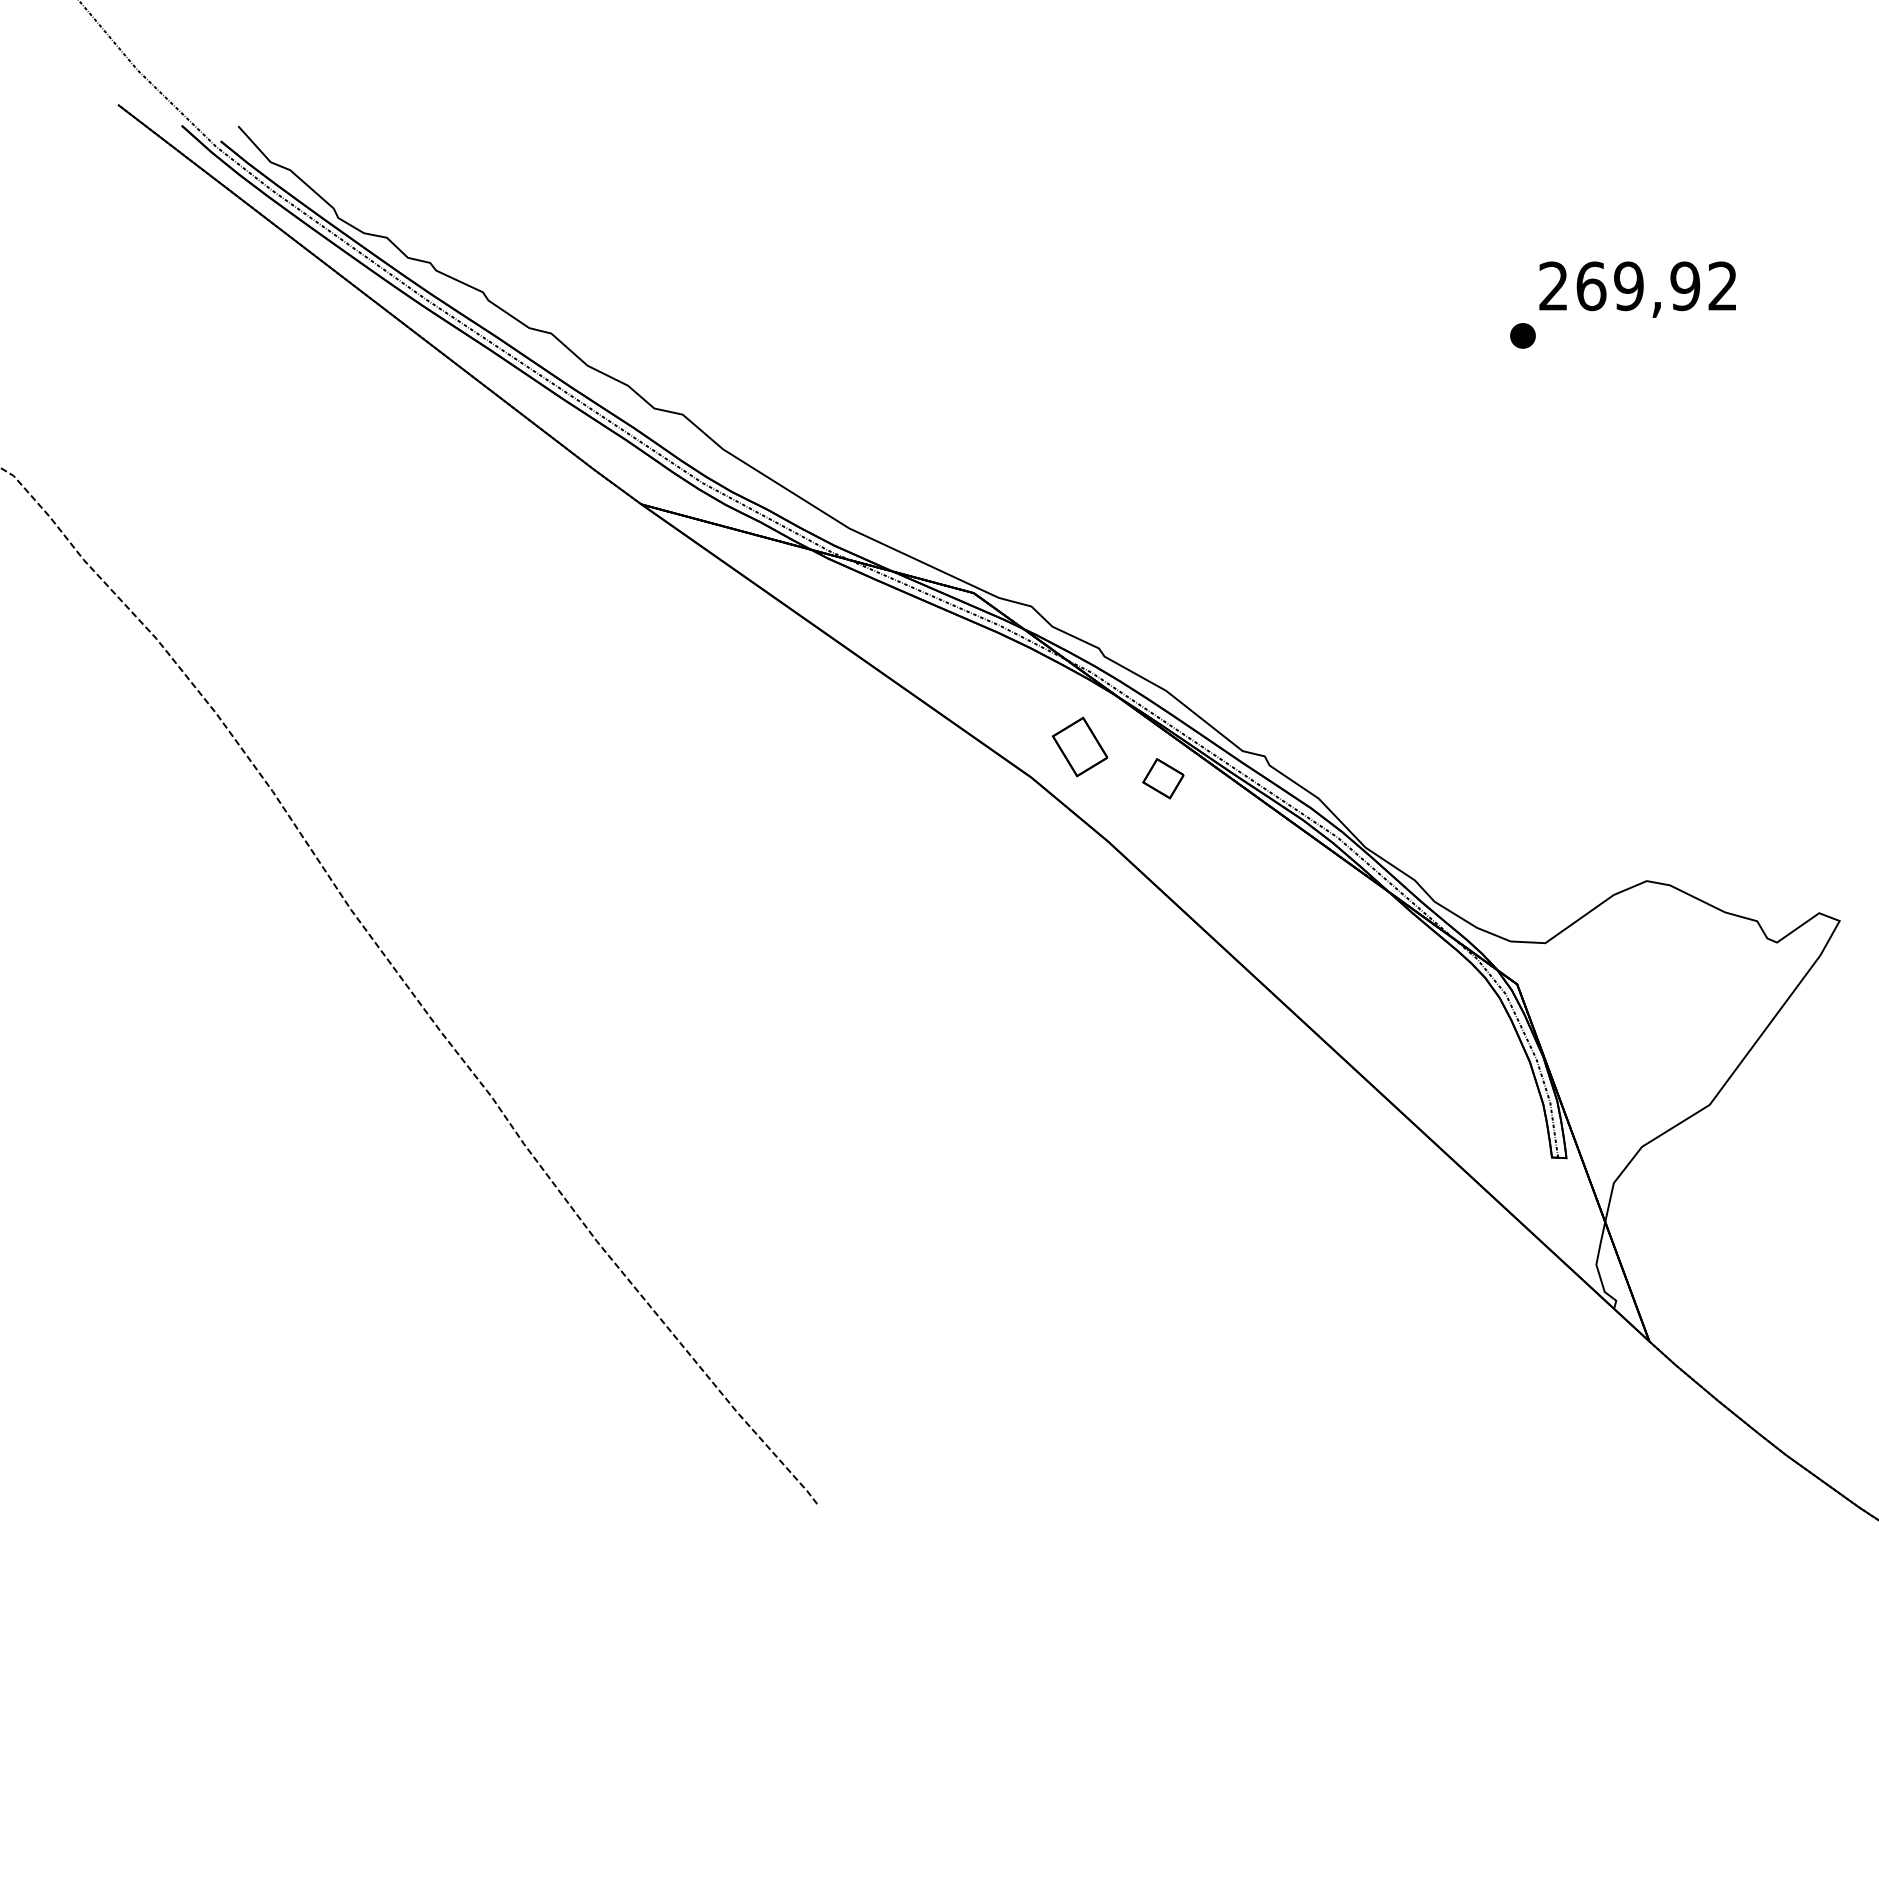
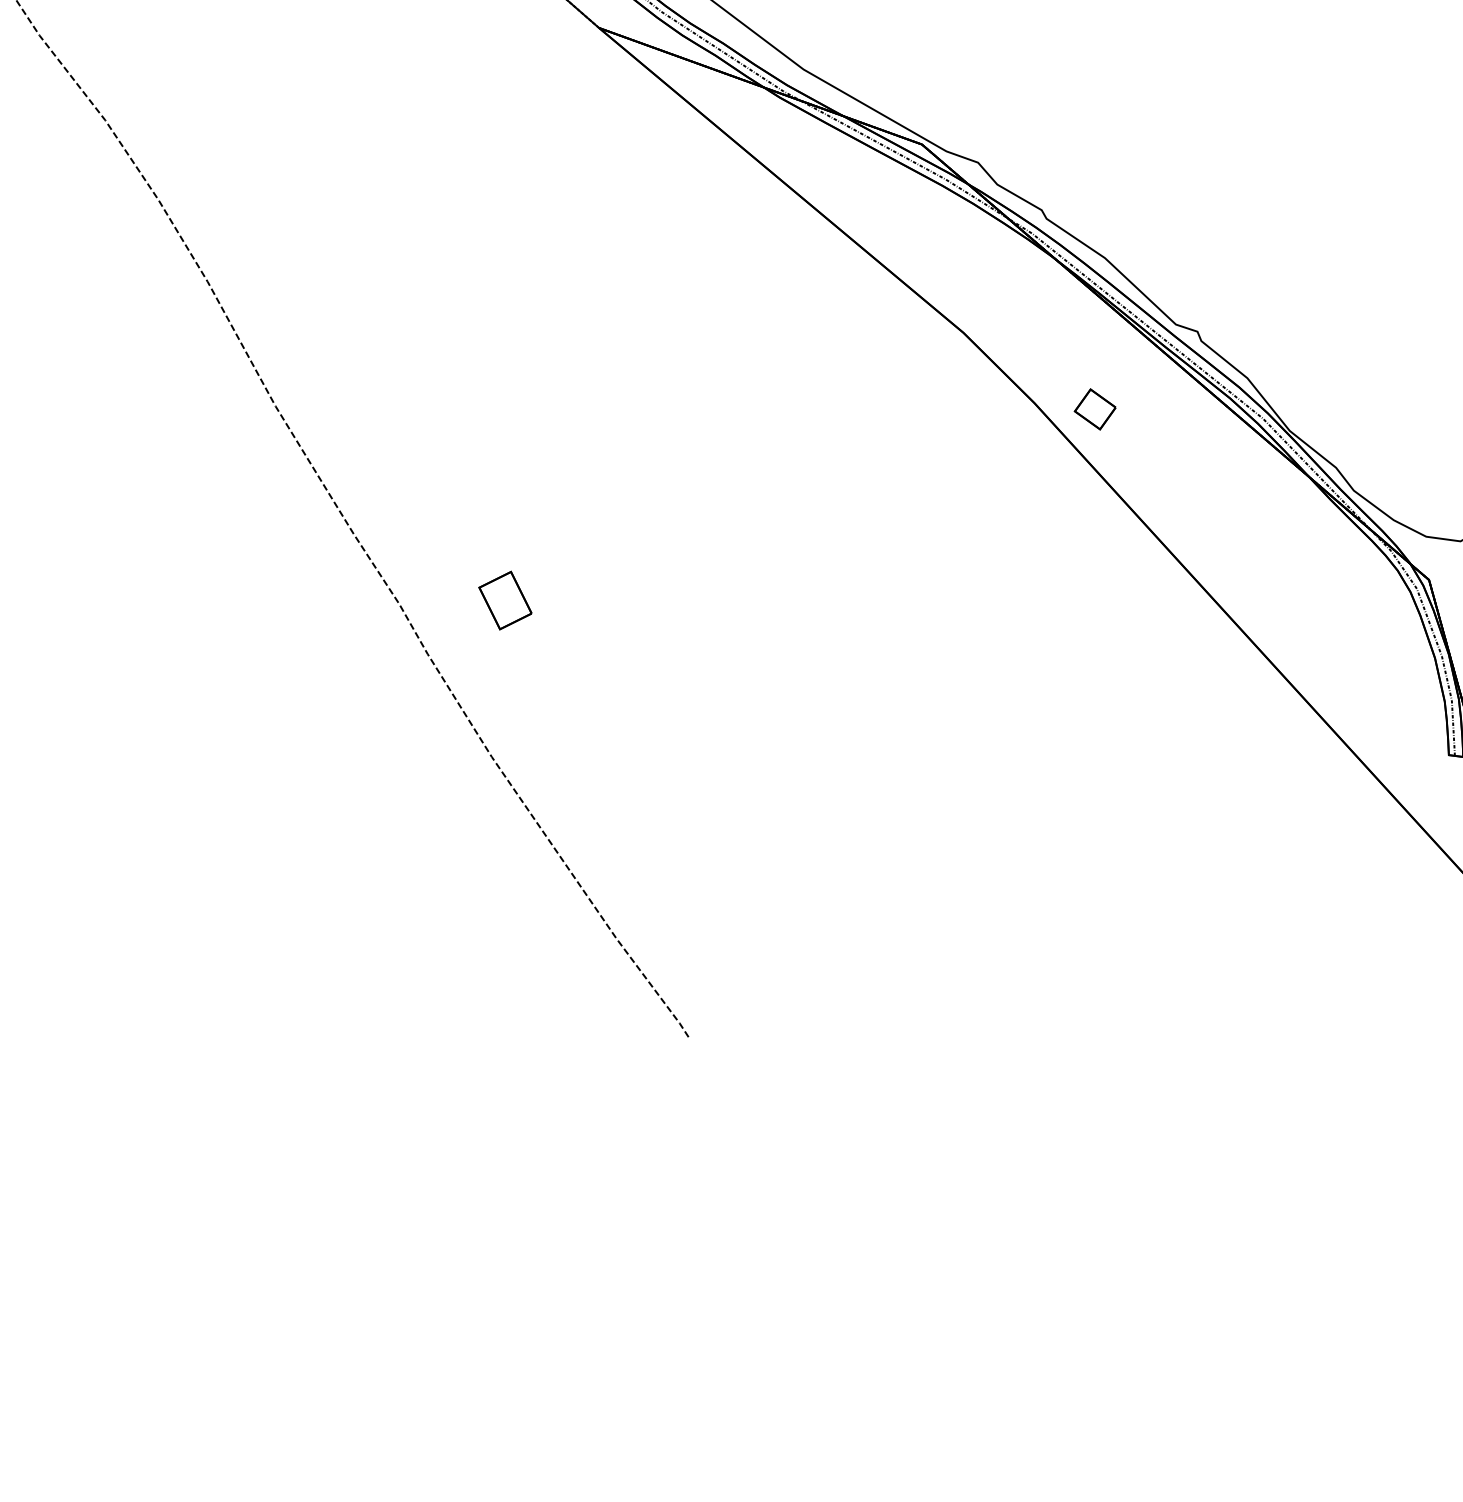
part: (1079, 746) -> (504, 600), moved
part: (1163, 778) -> (1095, 409), moved

